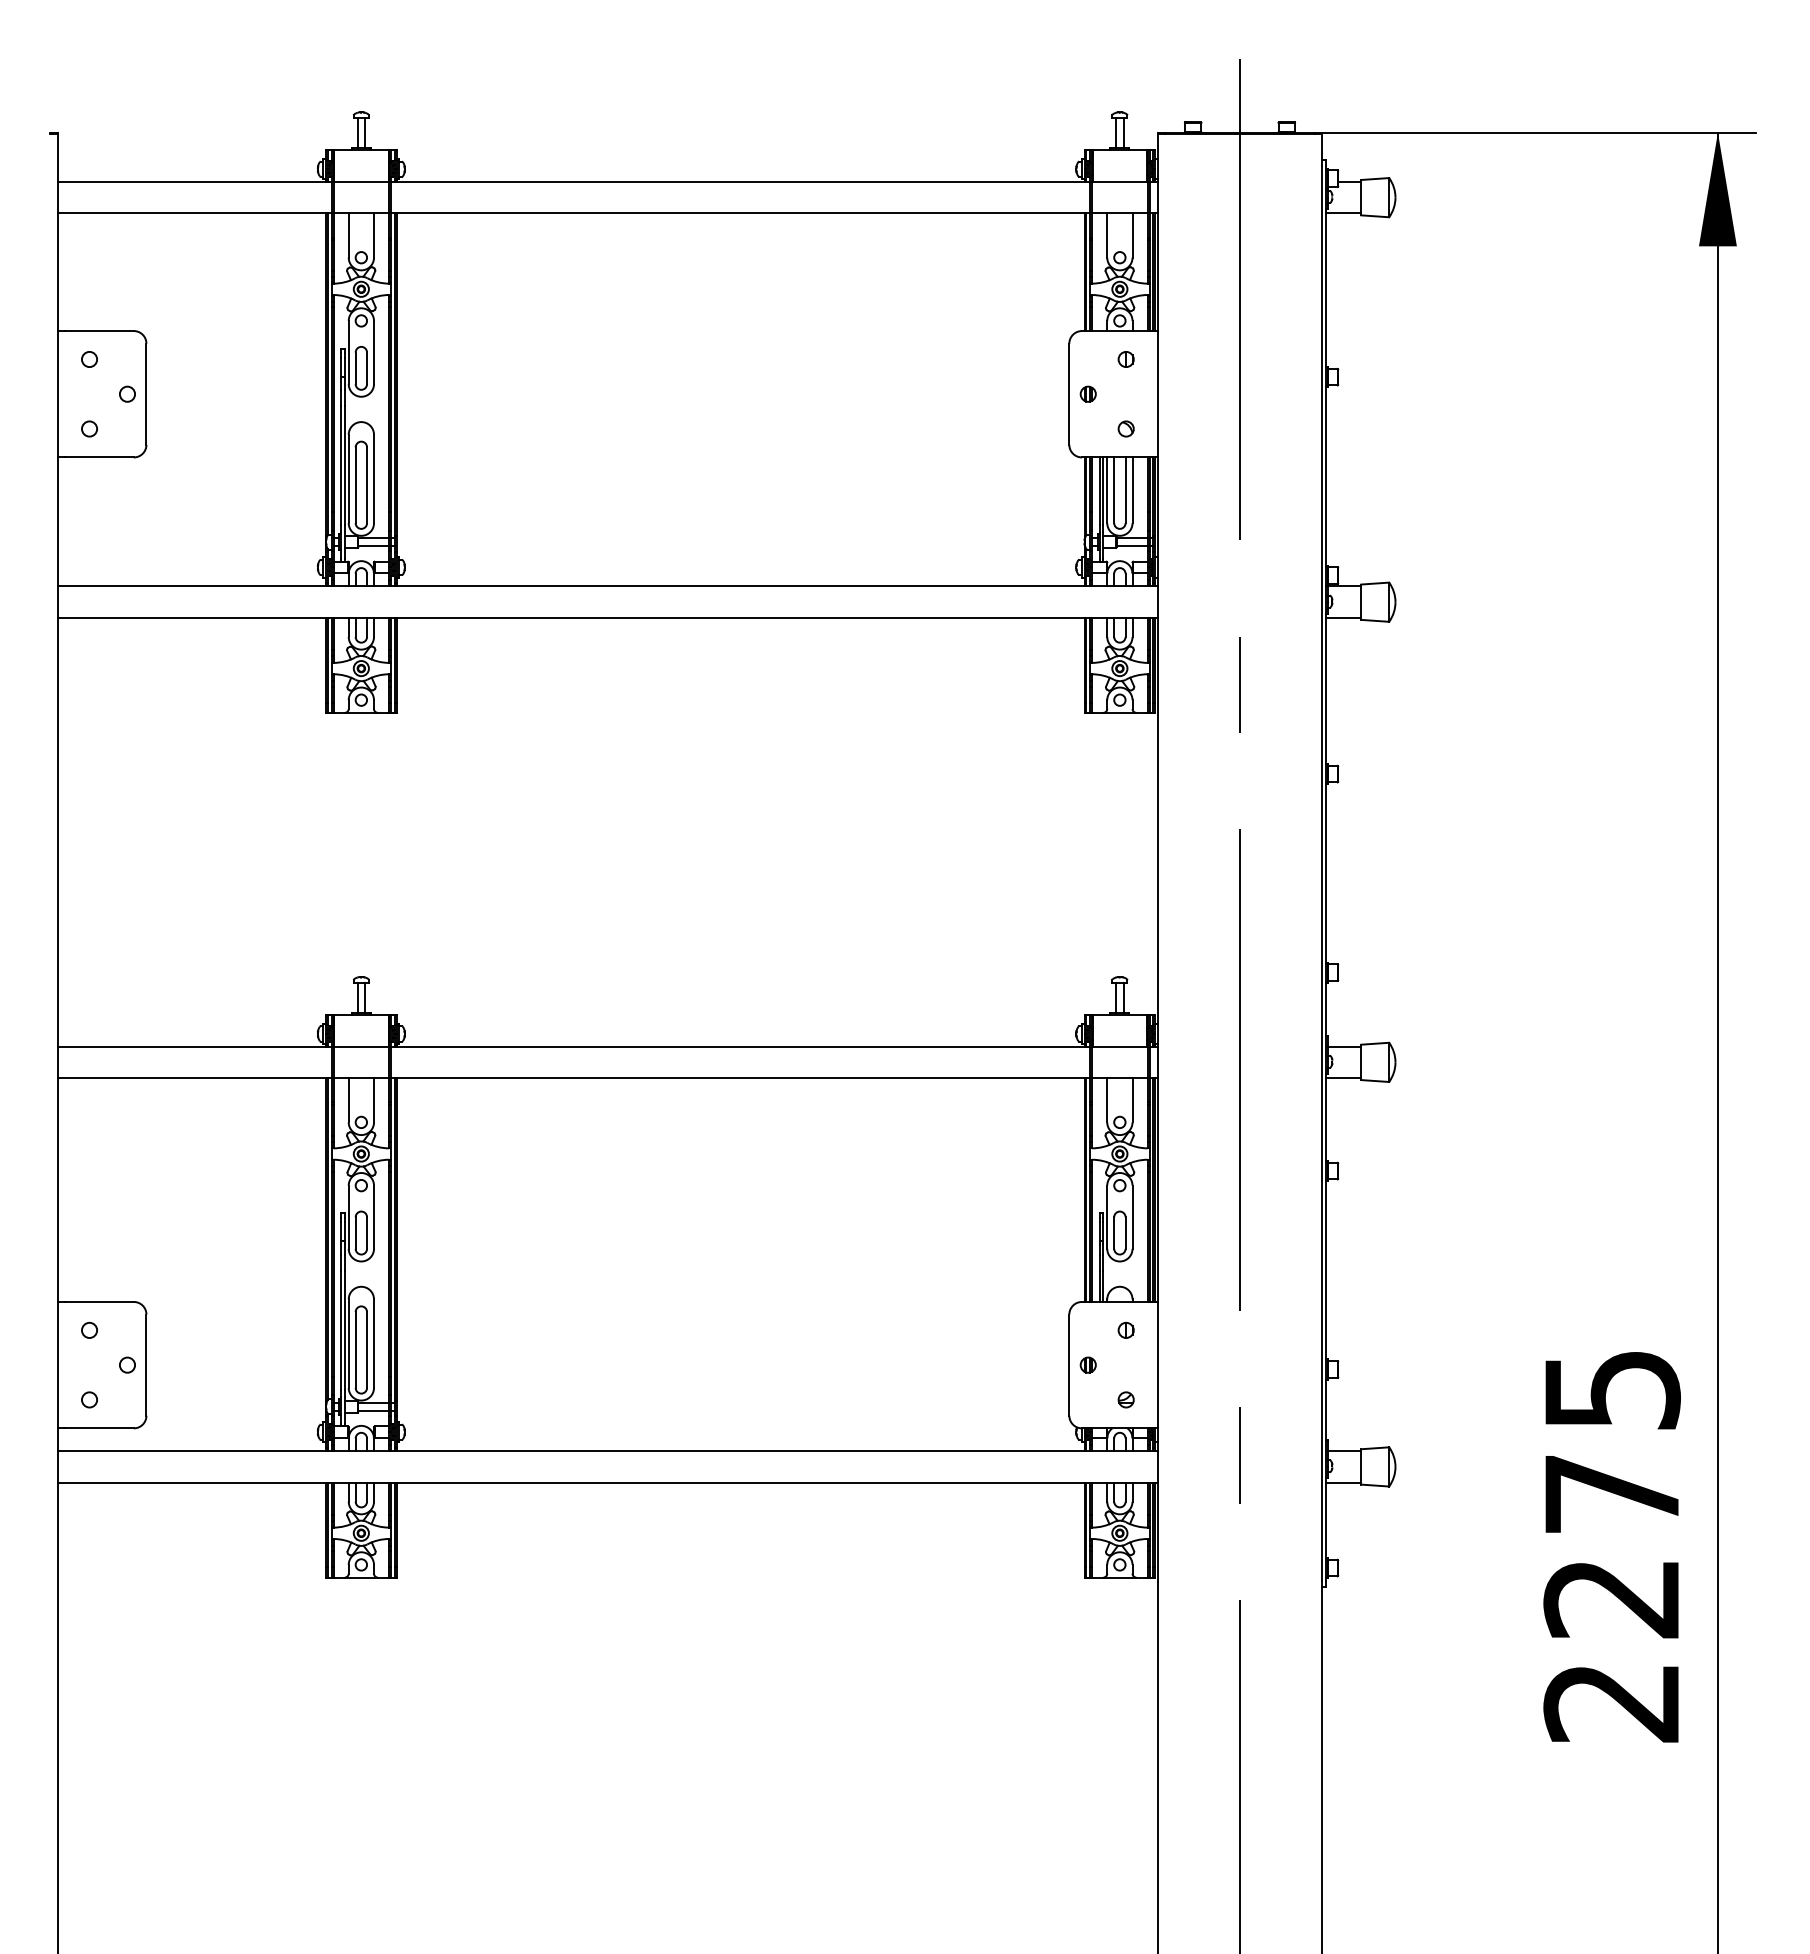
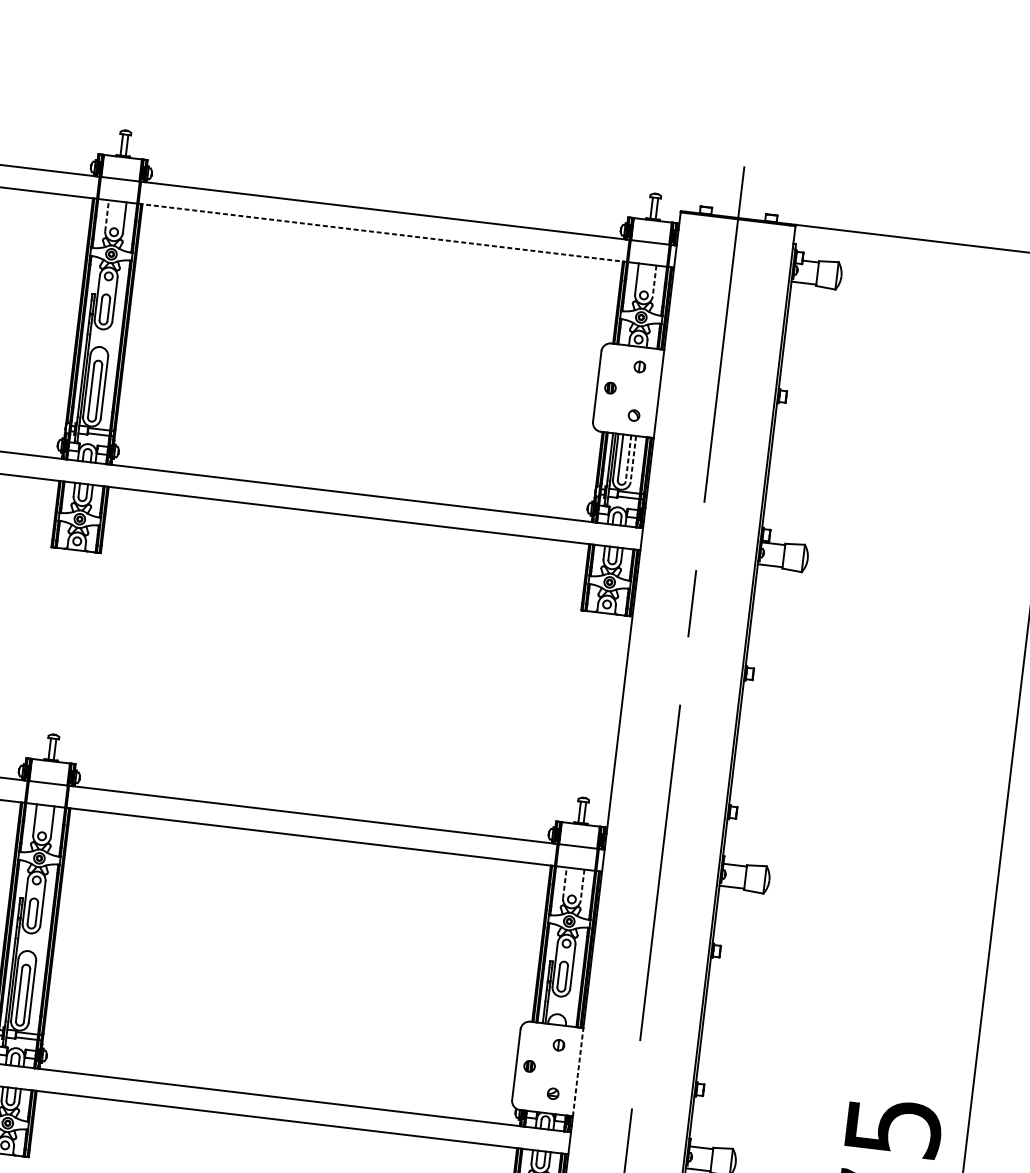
line: (740, 213) -> (382, 232), solid -> dashed
line: (348, 235) -> (106, 215), solid -> dashed
line: (1132, 236) -> (654, 281), solid -> dashed
line: (1125, 490) -> (628, 458), solid -> dashed
line: (1132, 490) -> (633, 459), solid -> dashed
line: (1107, 1099) -> (565, 882), solid -> dashed
line: (1132, 1100) -> (582, 885), solid -> dashed
line: (1157, 1364) -> (578, 1071), solid -> dashed

